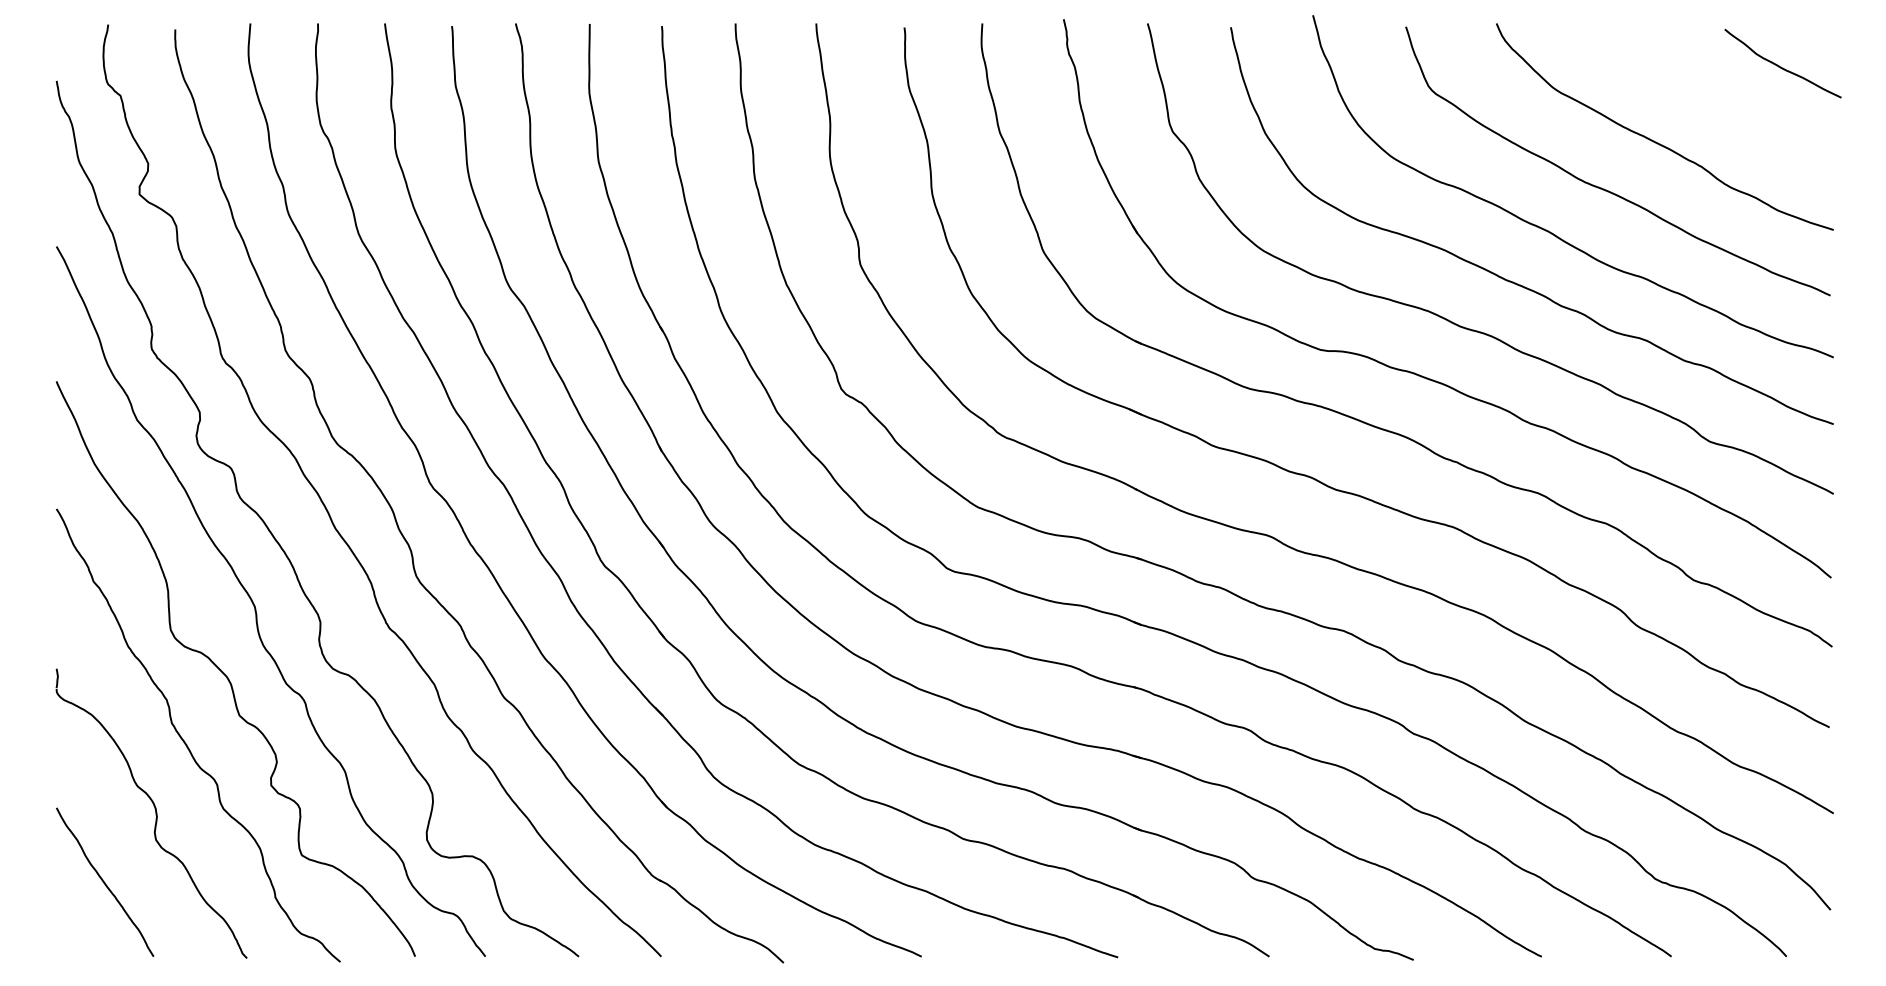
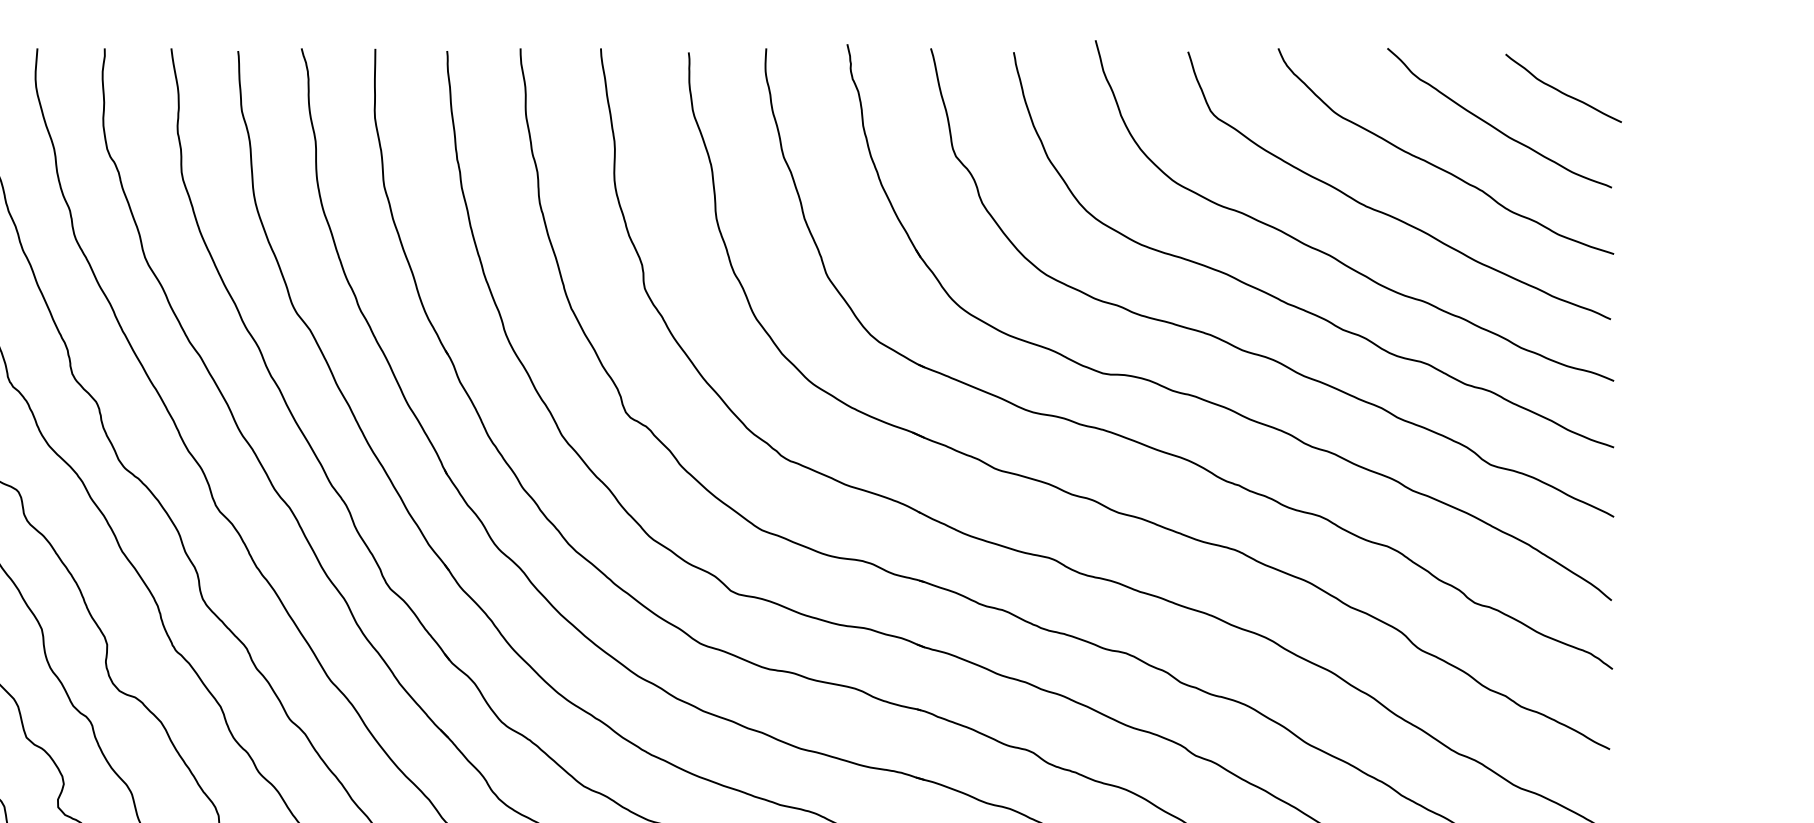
curve: (1714, 102) -> (1495, 127), added

